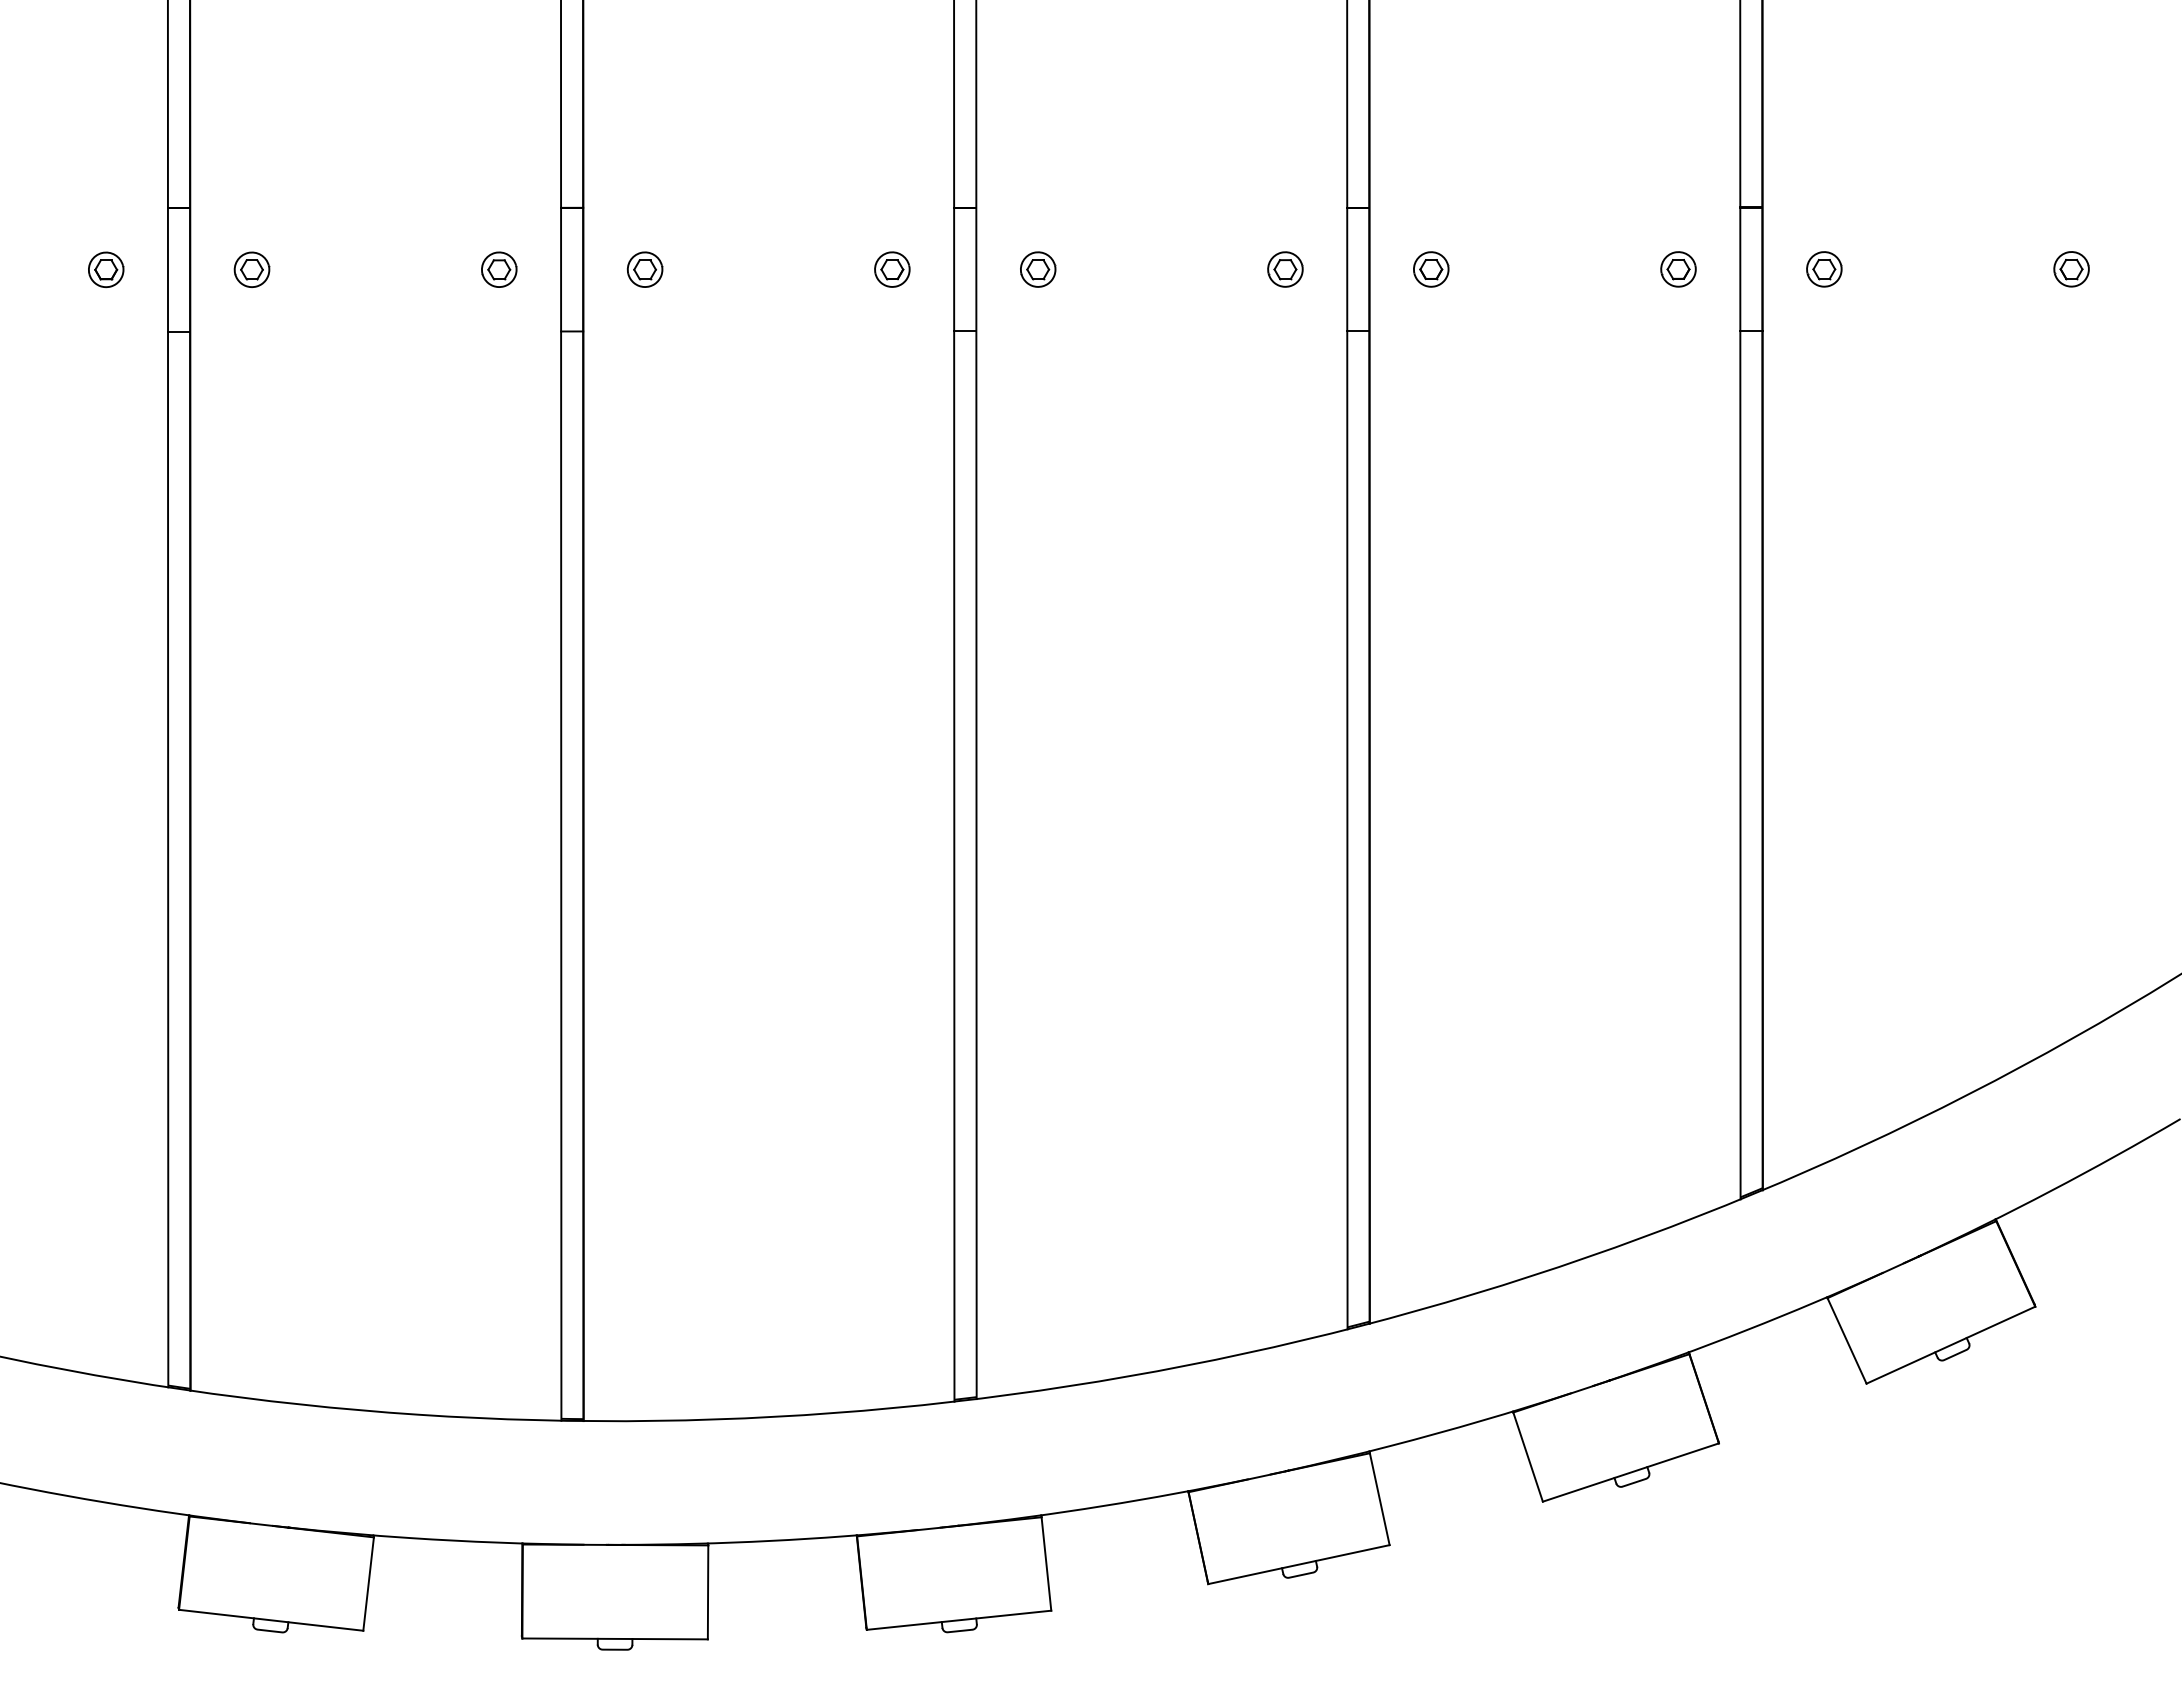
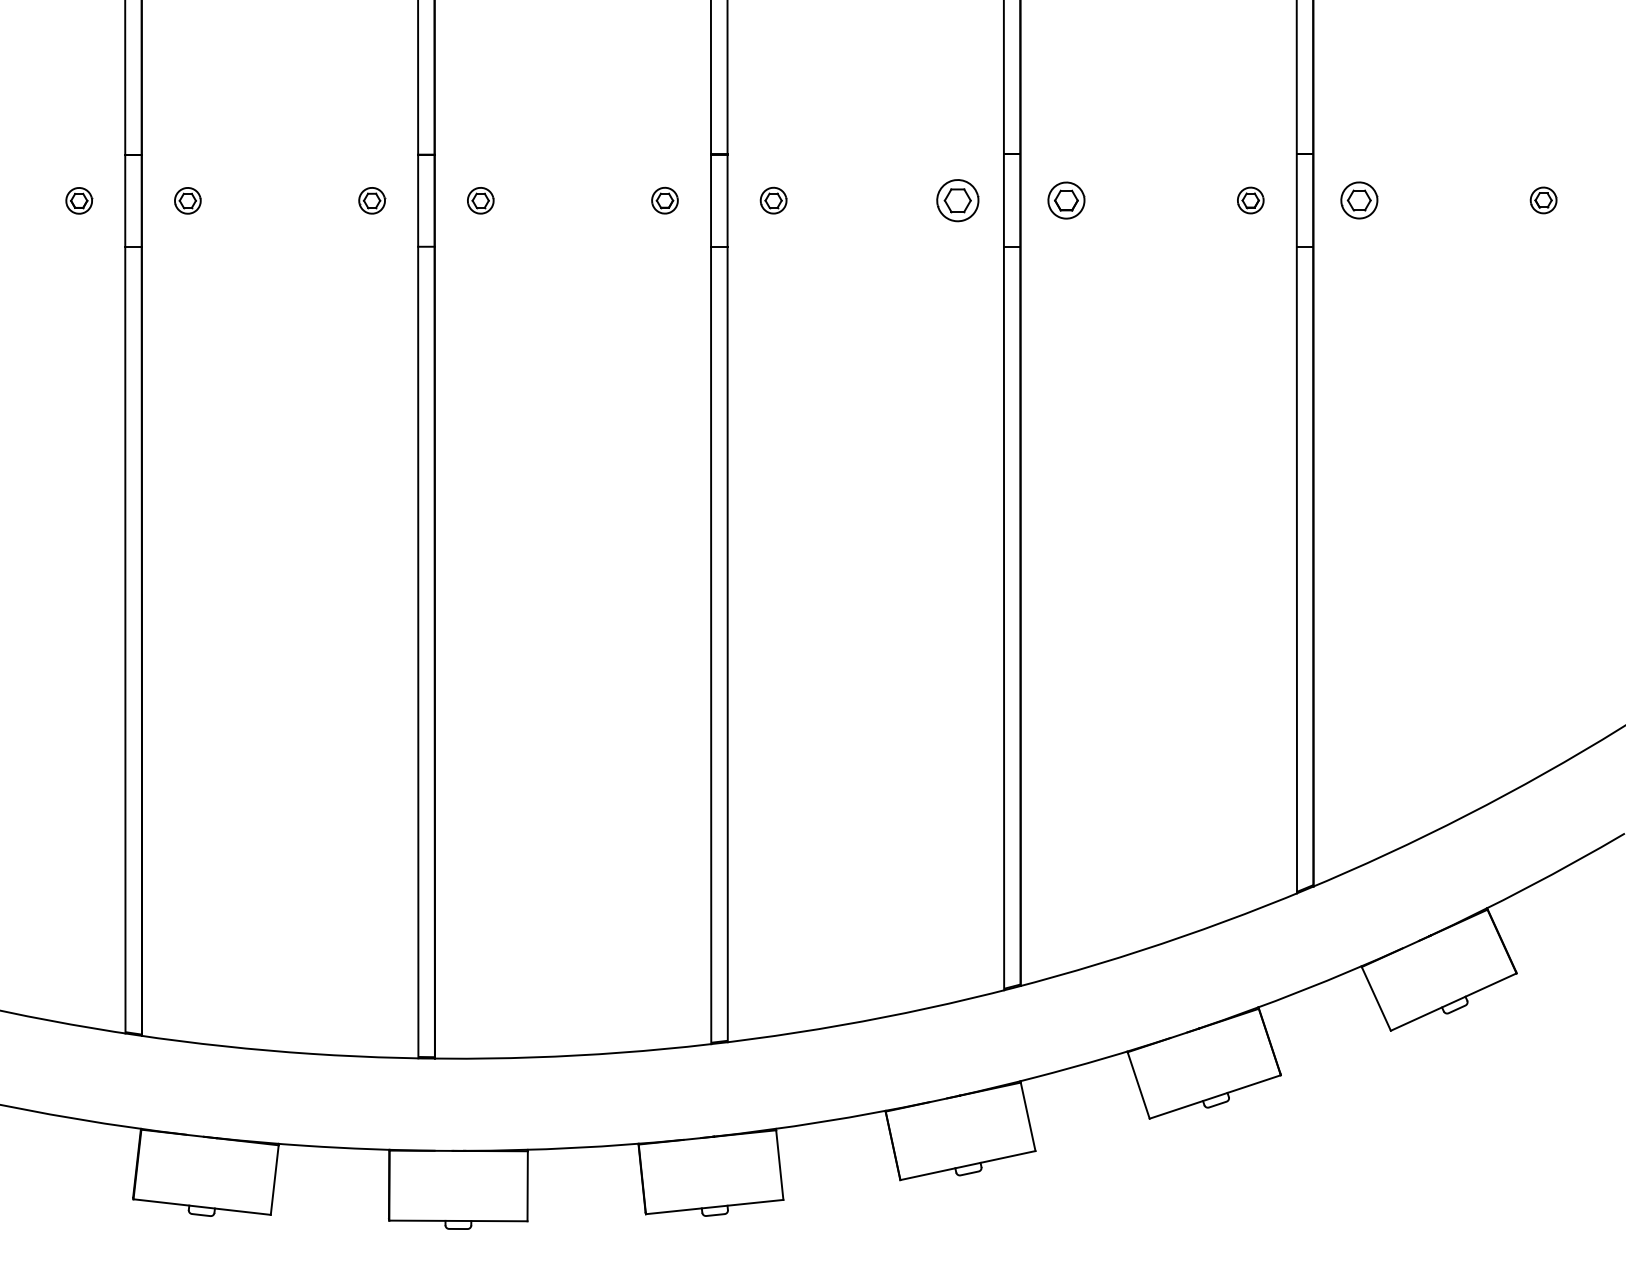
part: (1285, 269) -> (957, 200), size x1.6
part: (1431, 269) -> (1066, 200), size x1.4
part: (1824, 269) -> (1359, 200), size x1.4

